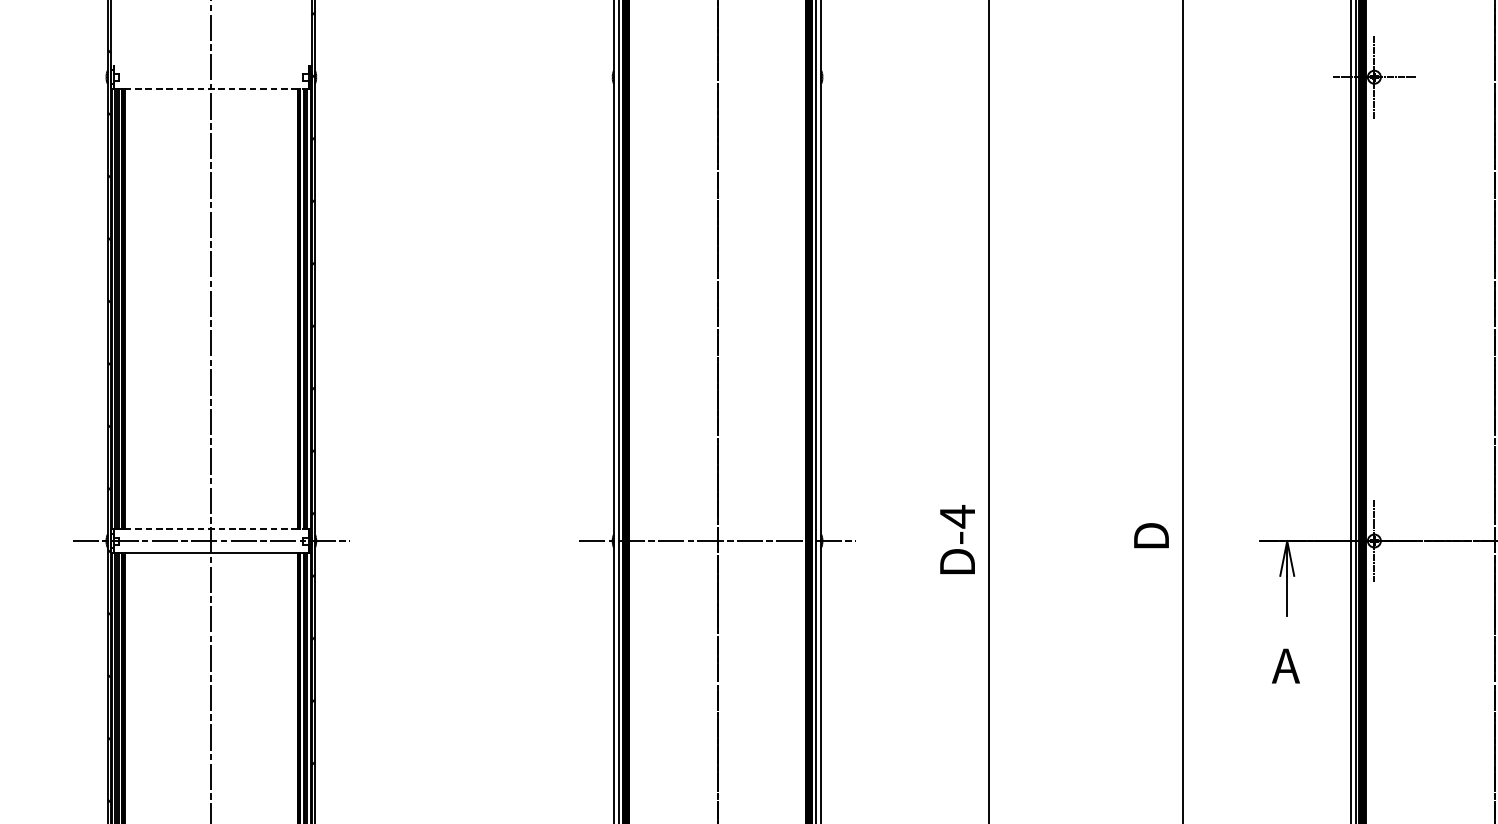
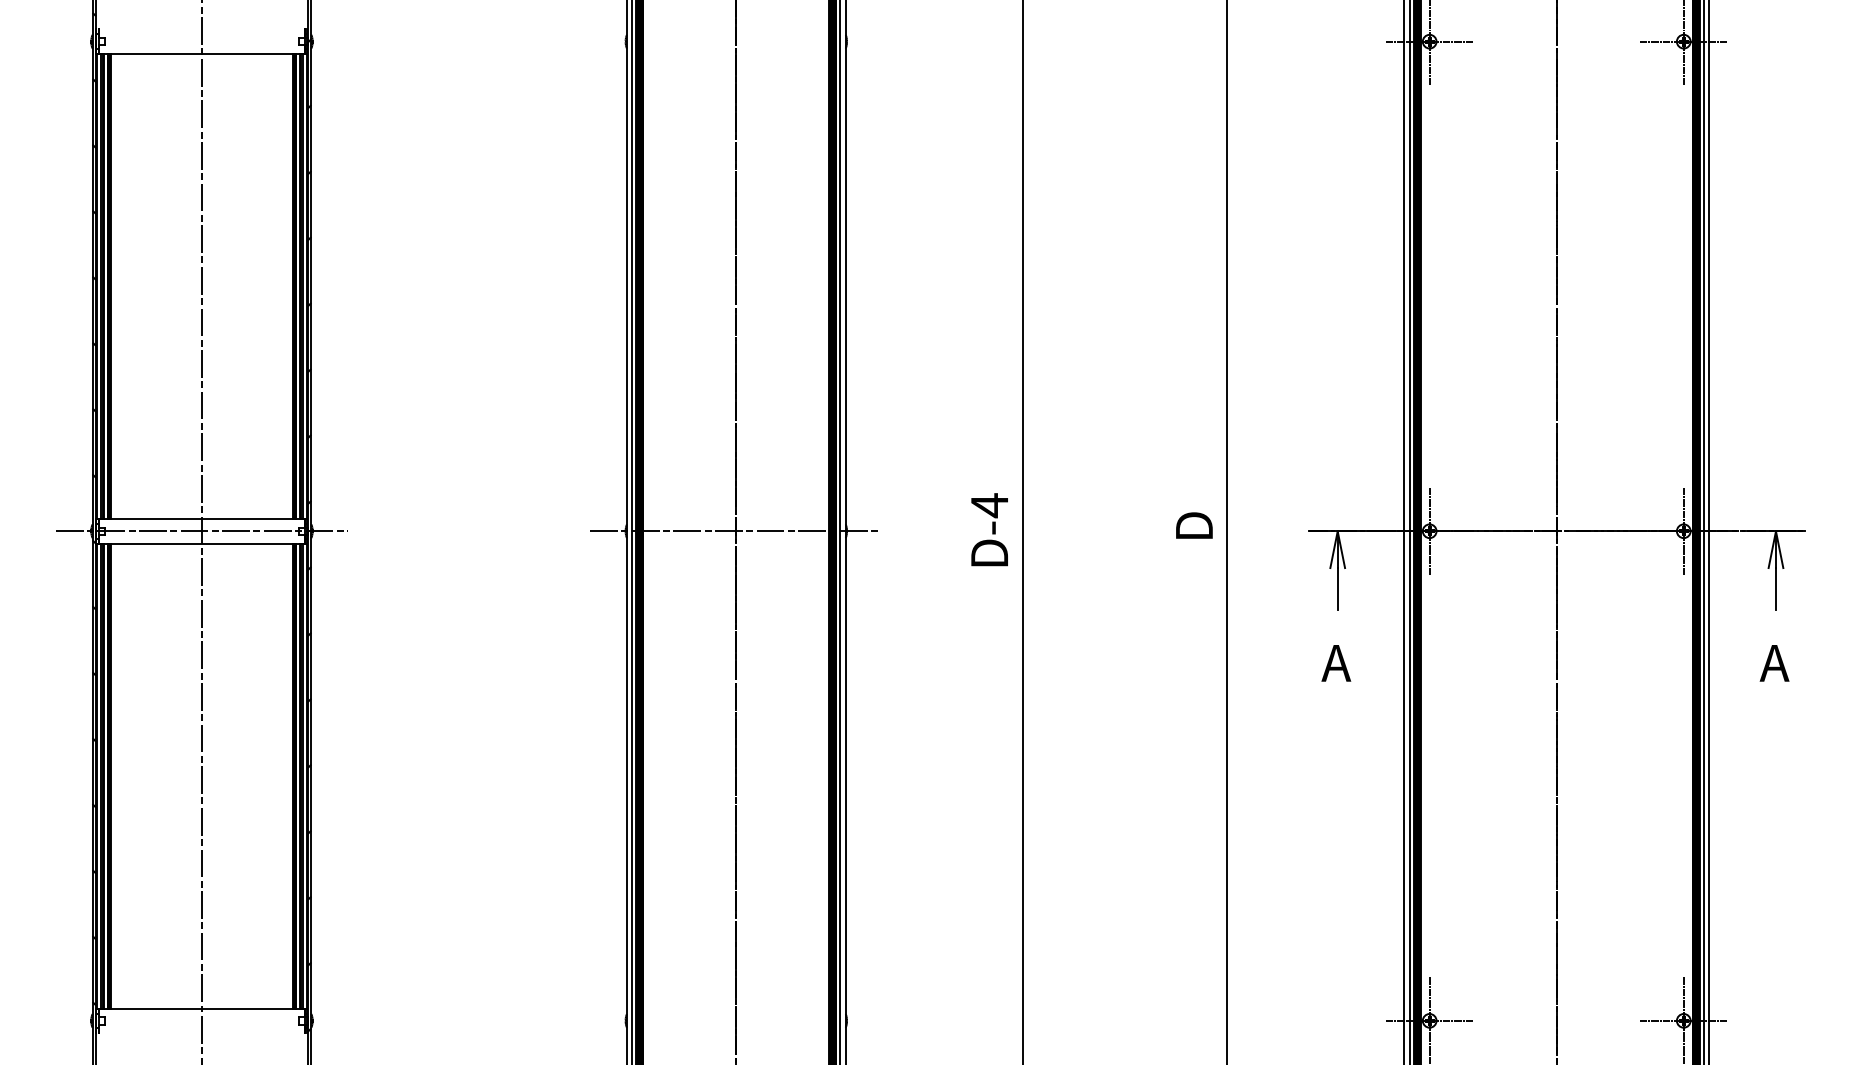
line: (210, 88) -> (201, 53), dashed -> solid
line: (210, 529) -> (201, 519), dashed -> solid

